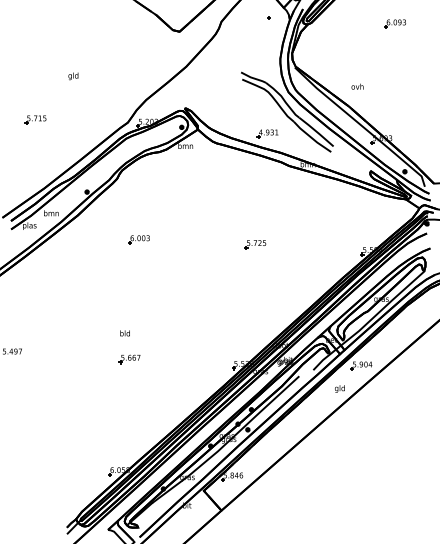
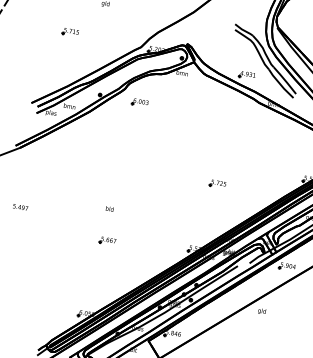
part: (138, 239) -> (139, 102), moved
part: (255, 244) -> (217, 184), moved
part: (129, 359) -> (107, 241), moved
text: (339, 388) -> (261, 311), moved

